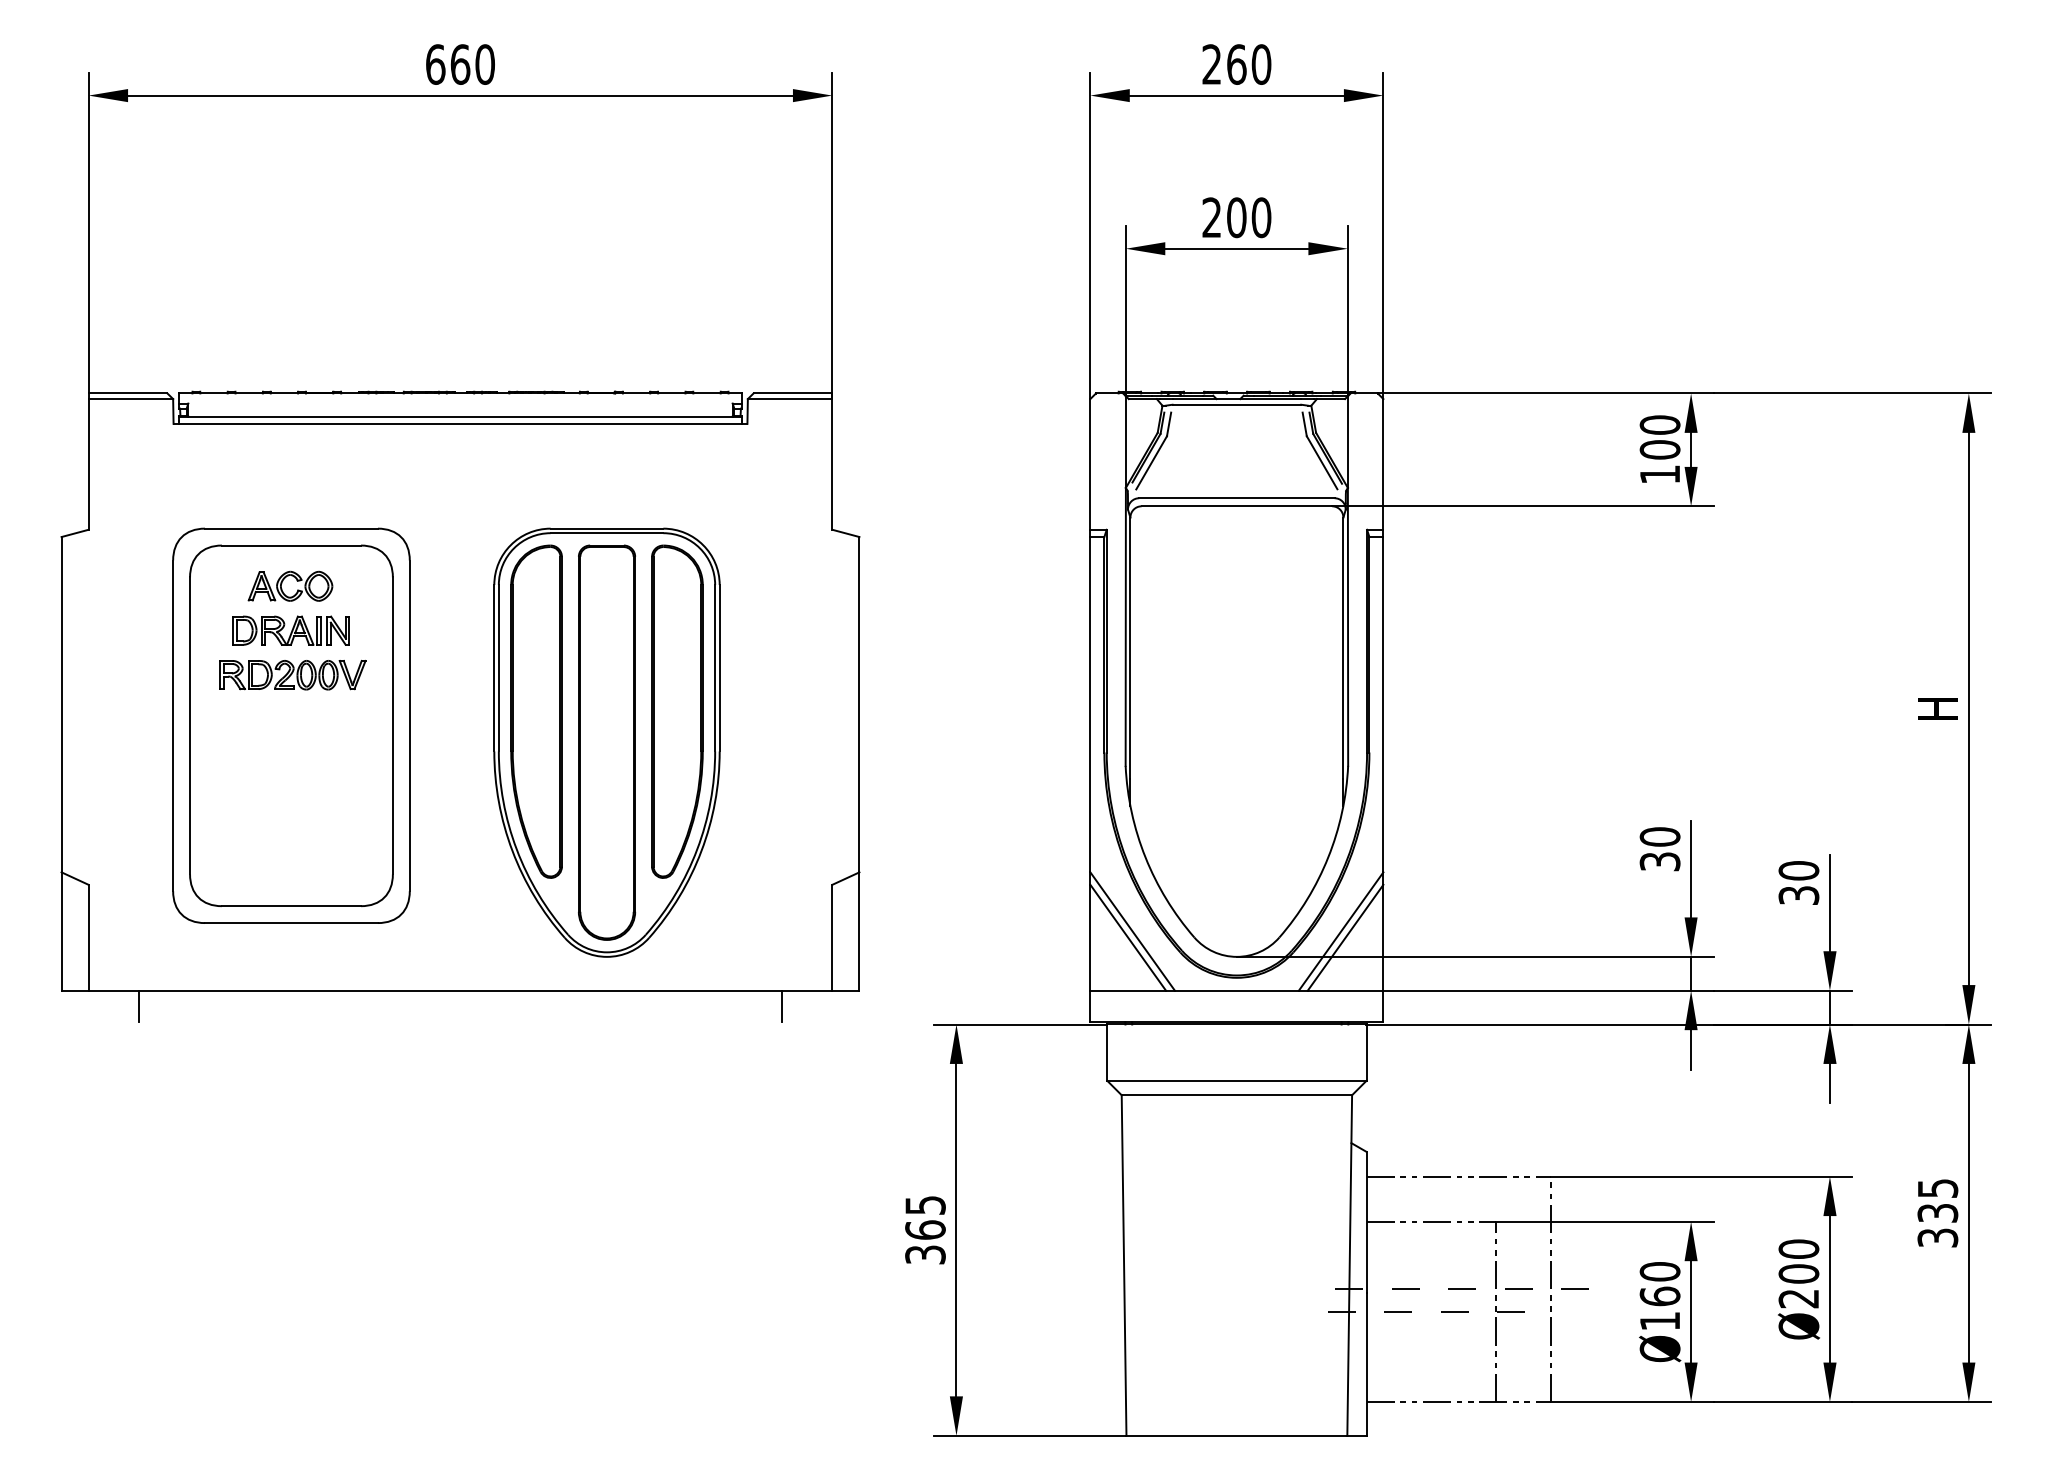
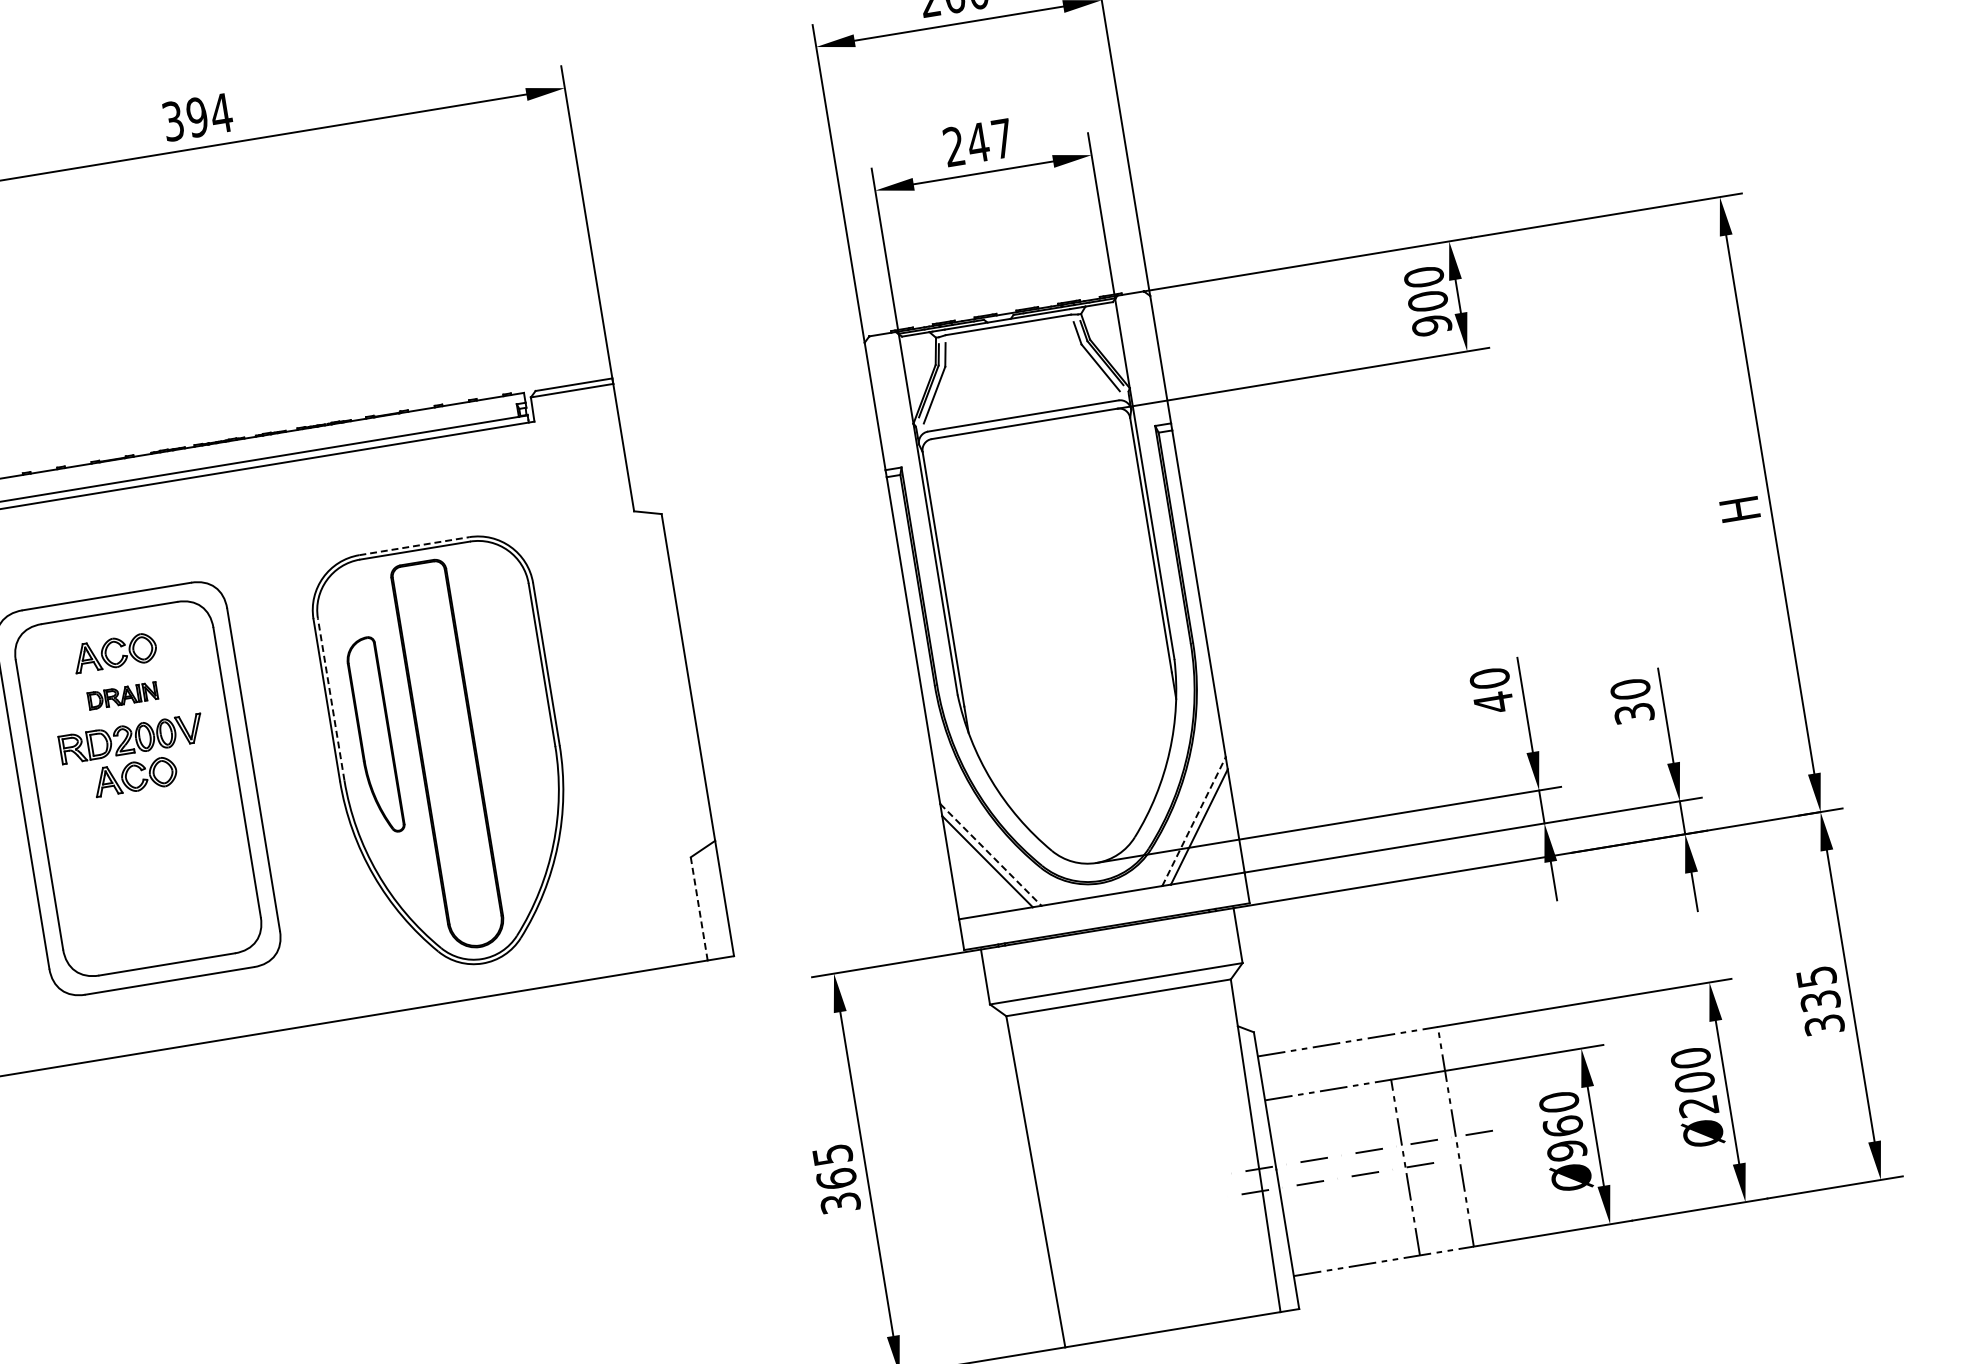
text: (460, 64) -> (197, 117), 660 -> 394
text: (1248, 217) -> (989, 140), 200 -> 247
text: (1659, 474) -> (1431, 325), 100 -> 900
line: (607, 528) -> (414, 545), solid -> dashed
part: (290, 630) -> (122, 695), size x0.6
line: (498, 667) -> (330, 698), solid -> dashed
part: (296, 707) -> (140, 770), added
part: (536, 711) -> (374, 735), size x0.6
part: (677, 711) -> (512, 713), removed
text: (1659, 861) -> (1493, 702), 30 -> 40
line: (1132, 931) -> (990, 854), solid -> dashed
line: (1341, 931) -> (1194, 821), solid -> dashed
line: (832, 937) -> (699, 908), solid -> dashed
line: (139, 1006) -> (34, 1086), removed
line: (781, 1006) -> (660, 984), removed
text: (1659, 1321) -> (1566, 1150), Ø160 -> Ø960

